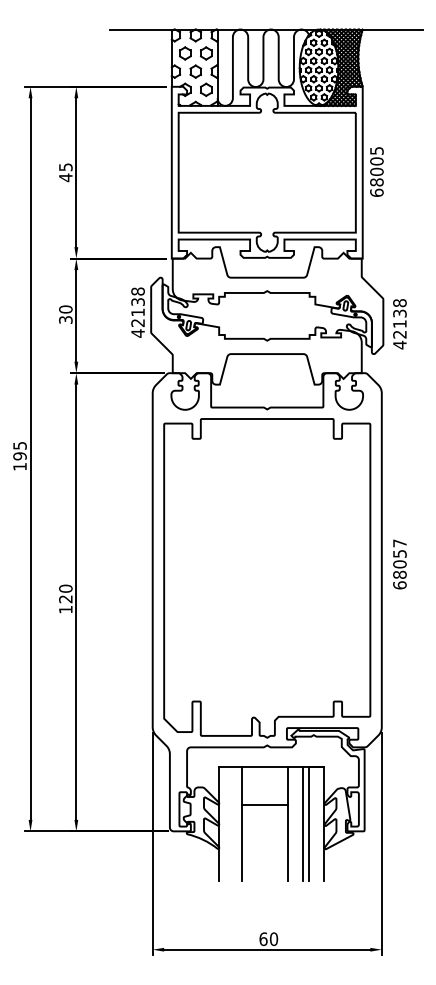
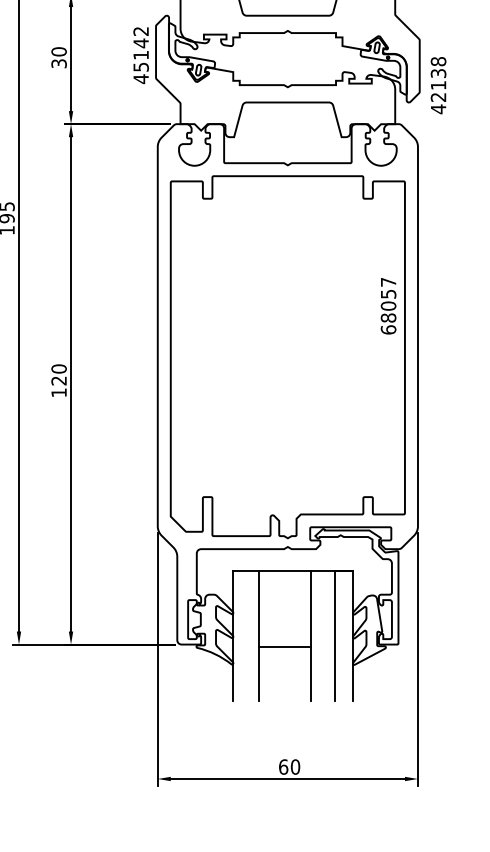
text: (137, 306) -> (140, 48), 42138 -> 45142
text: (399, 324) -> (438, 85), moved
text: (399, 564) -> (388, 306), moved
line: (265, 804) -> (285, 646), moved
line: (303, 823) -> (329, 635), removed

